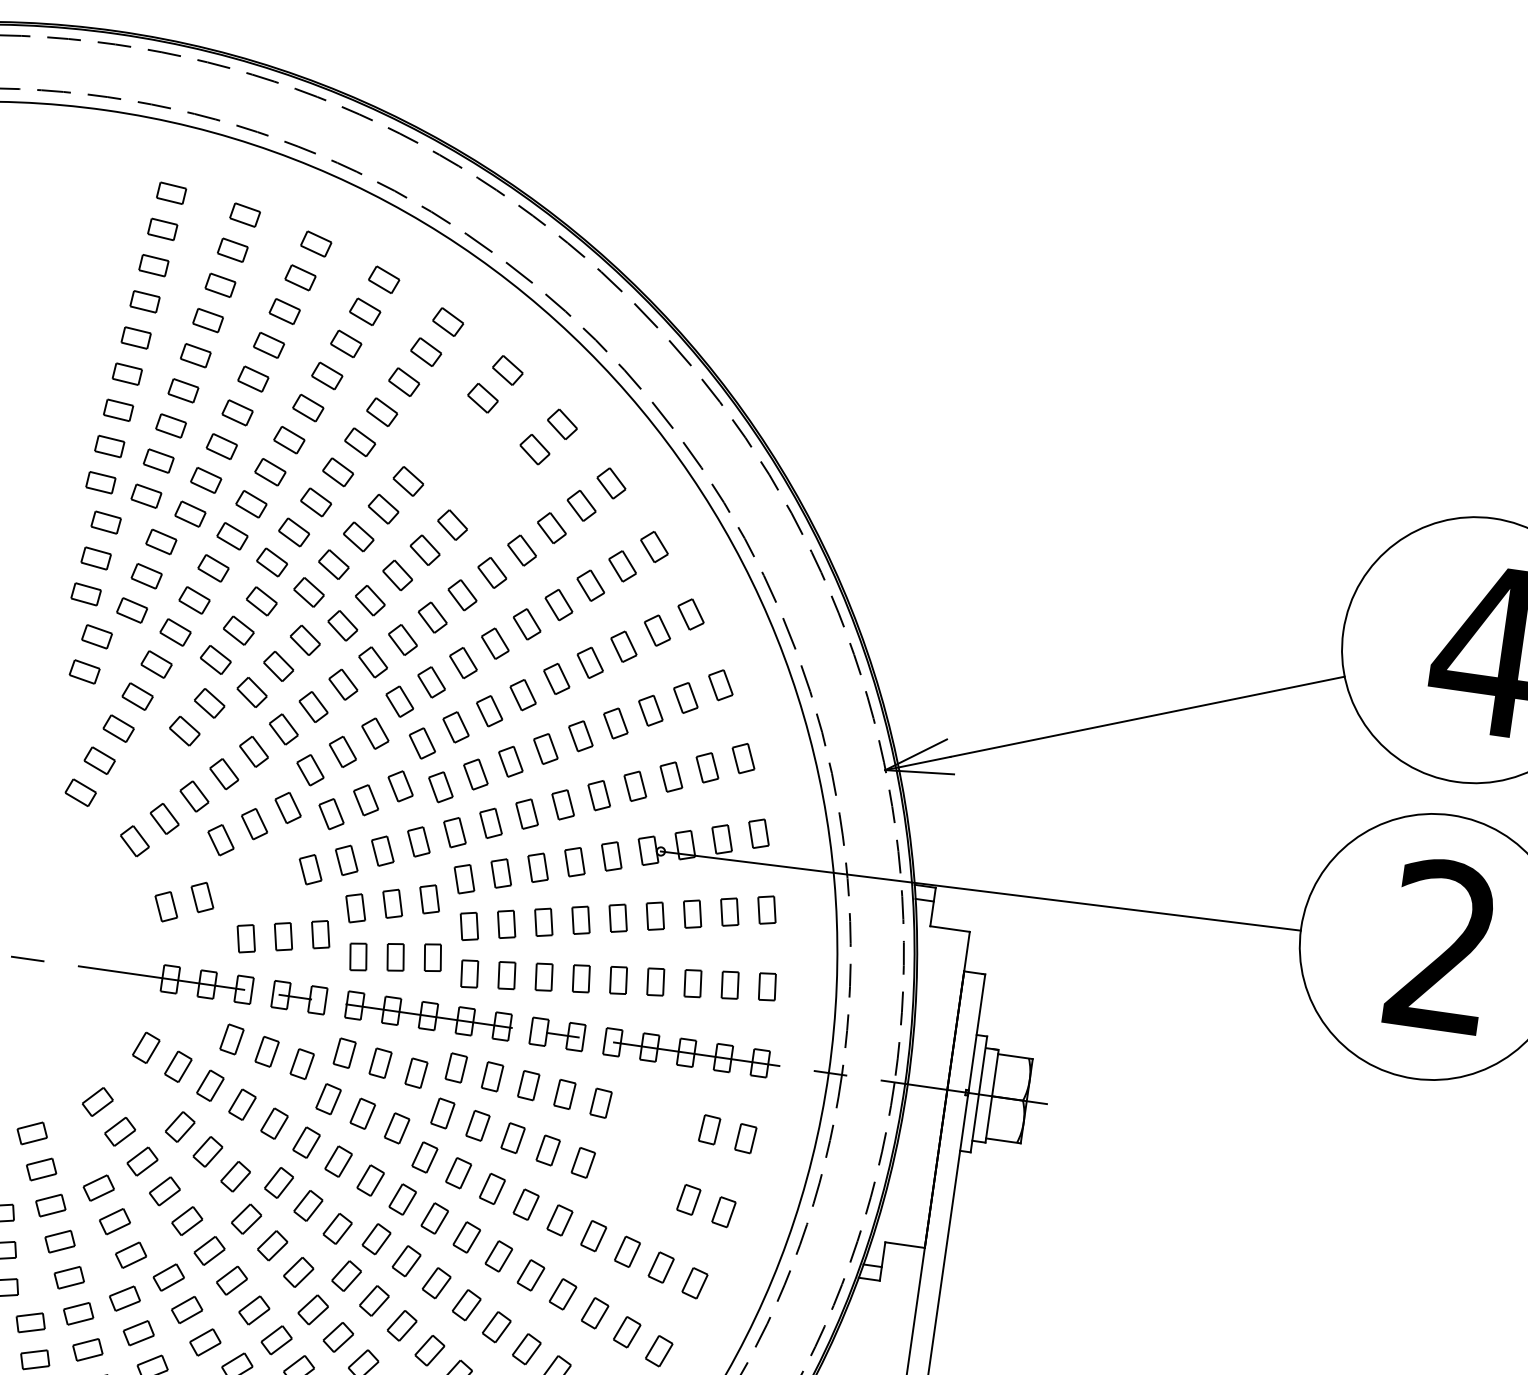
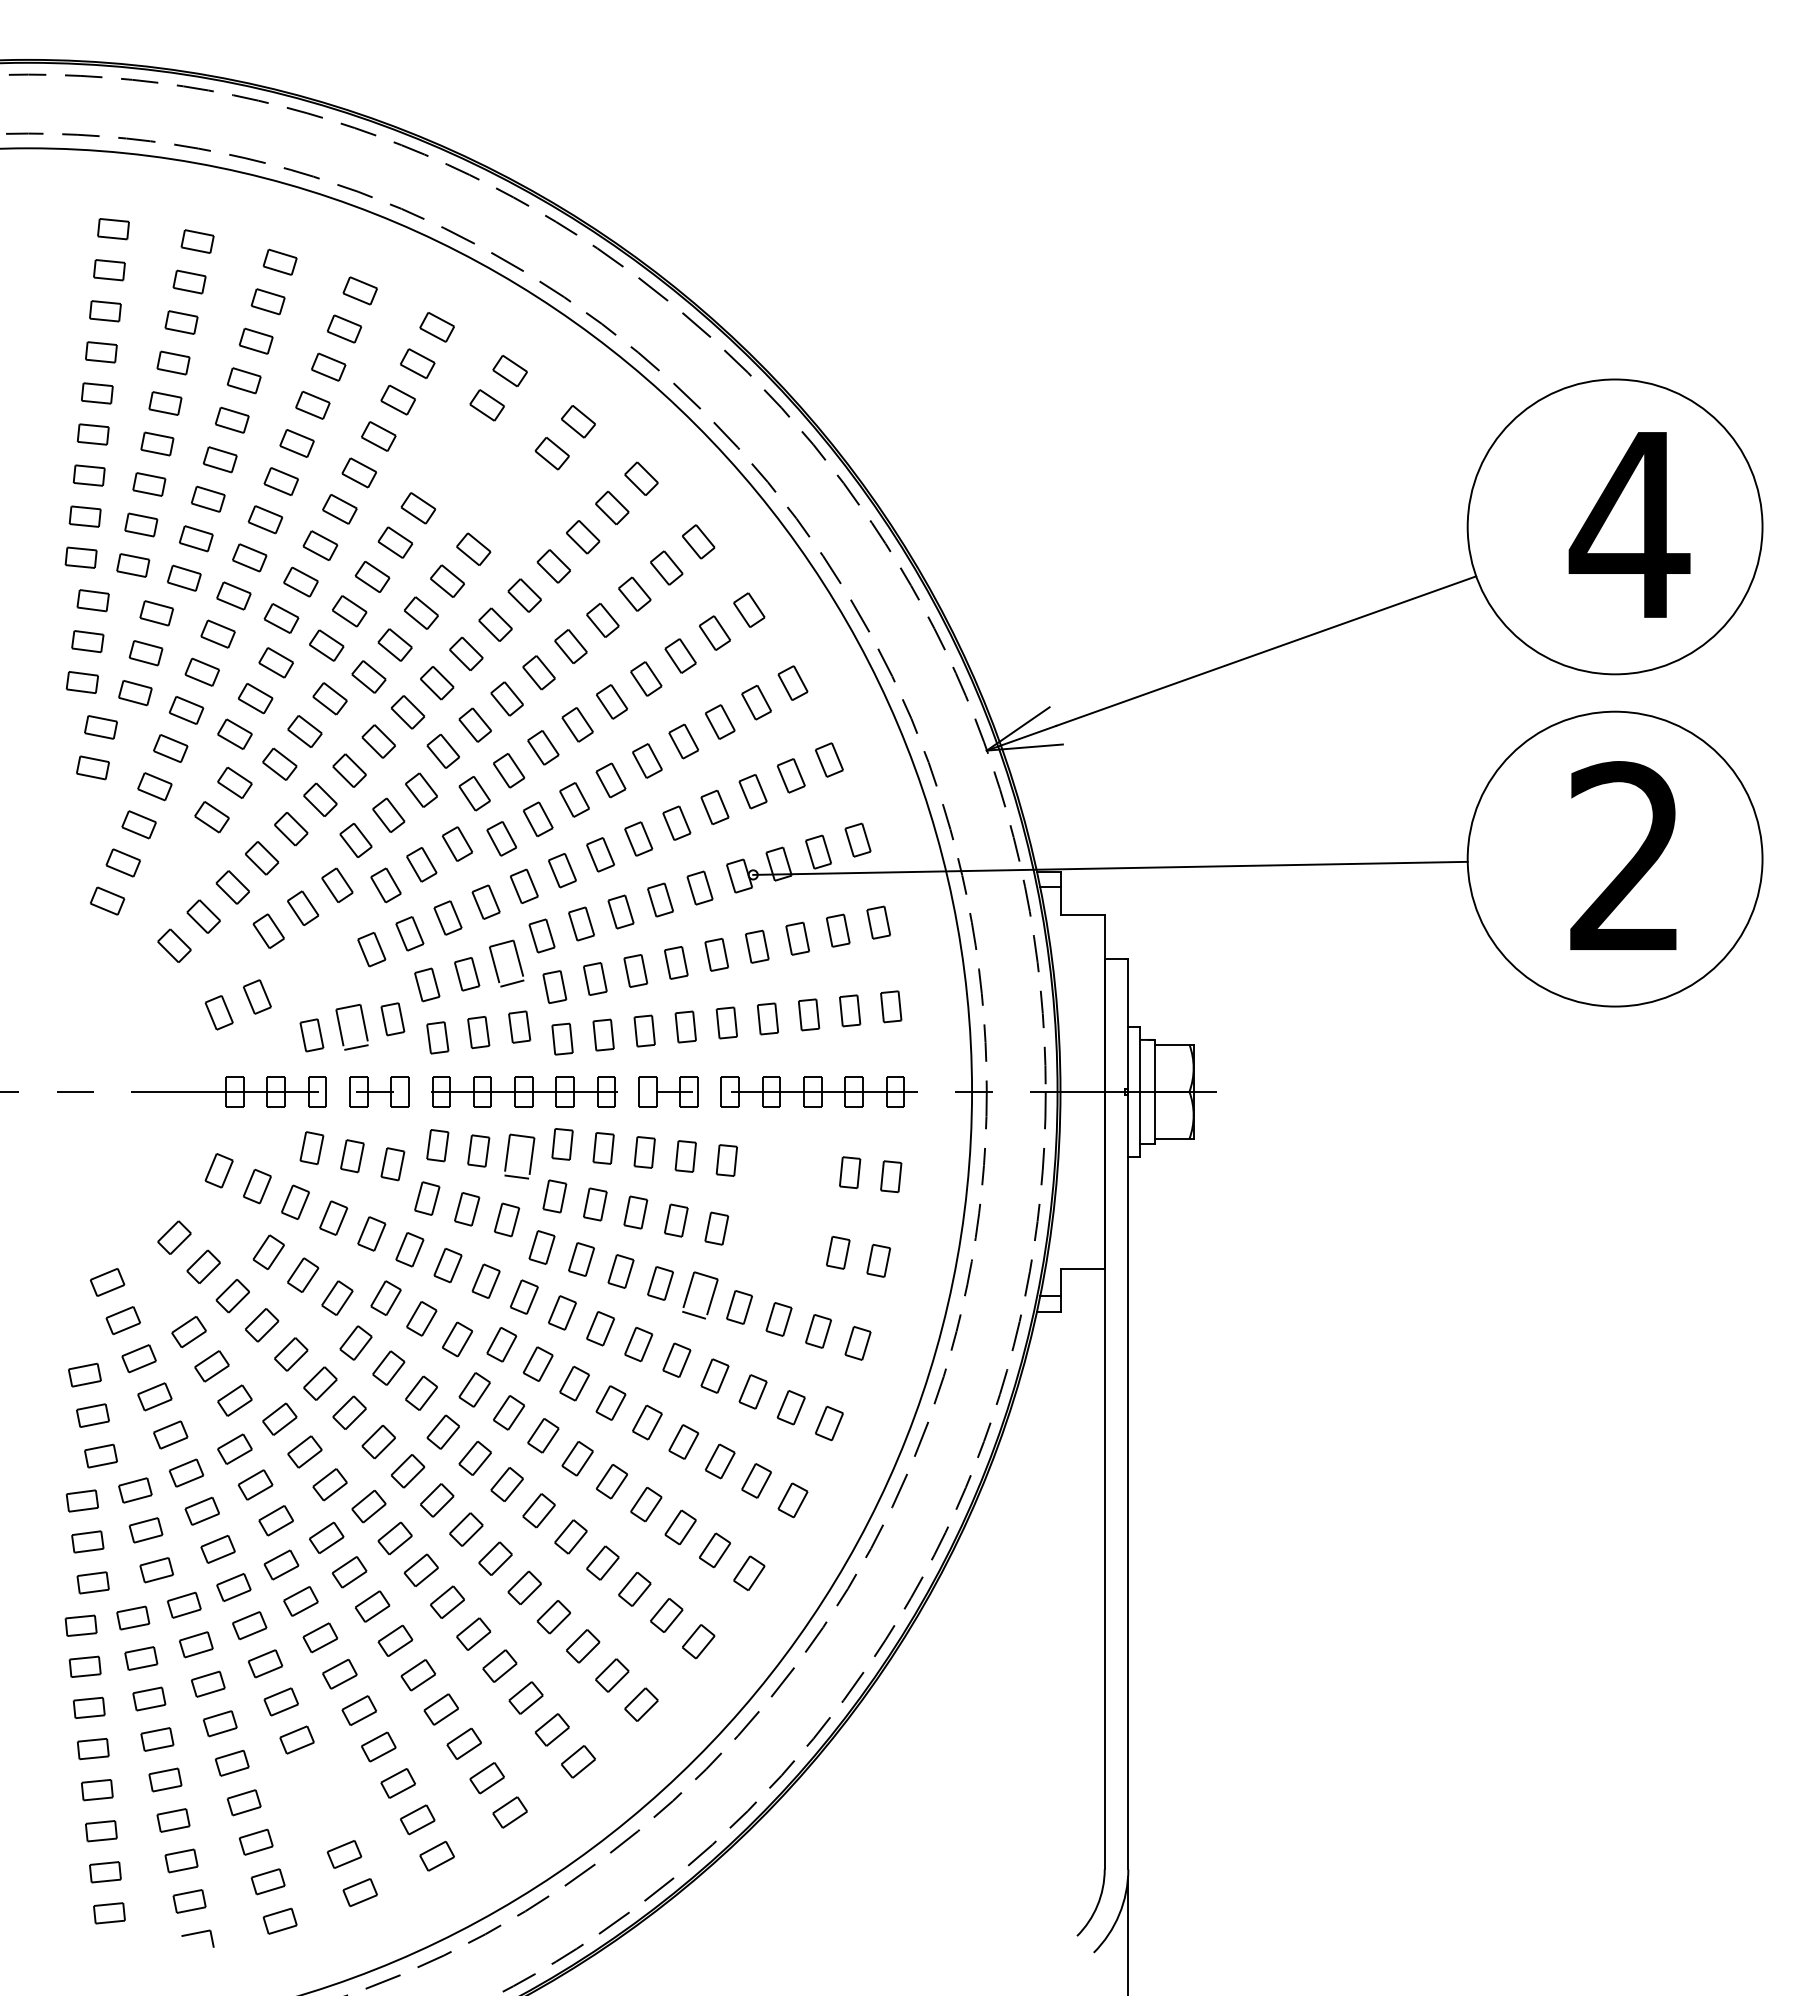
part: (429, 899) -> (506, 963), size x1.4
part: (283, 936) -> (352, 1027), size x1.4
part: (416, 1072) -> (519, 1155), size x1.4
part: (559, 1220) -> (699, 1295), size x1.4

